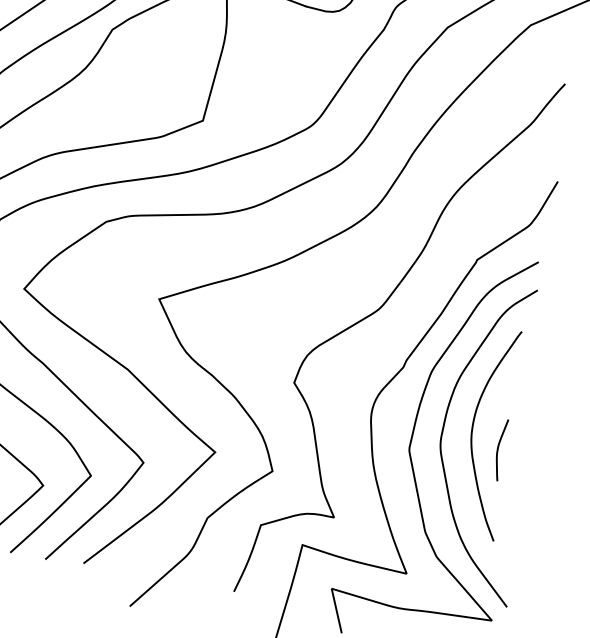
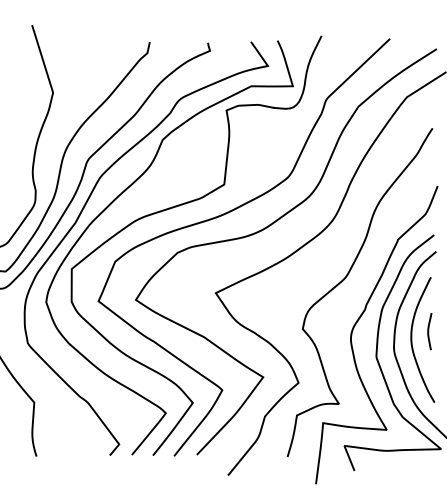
curve: (499, 449) -> (429, 331), moved

